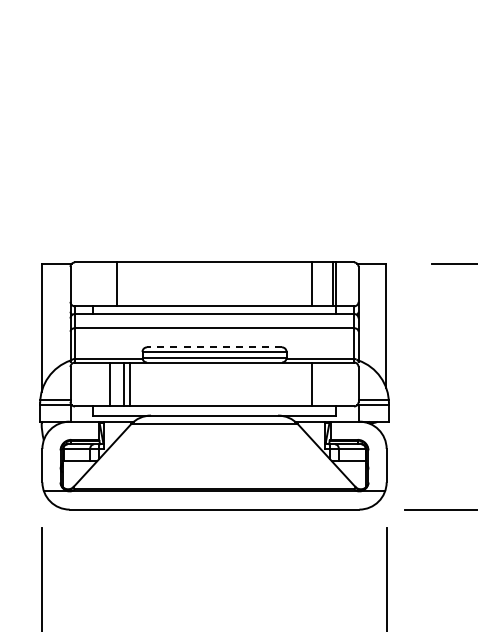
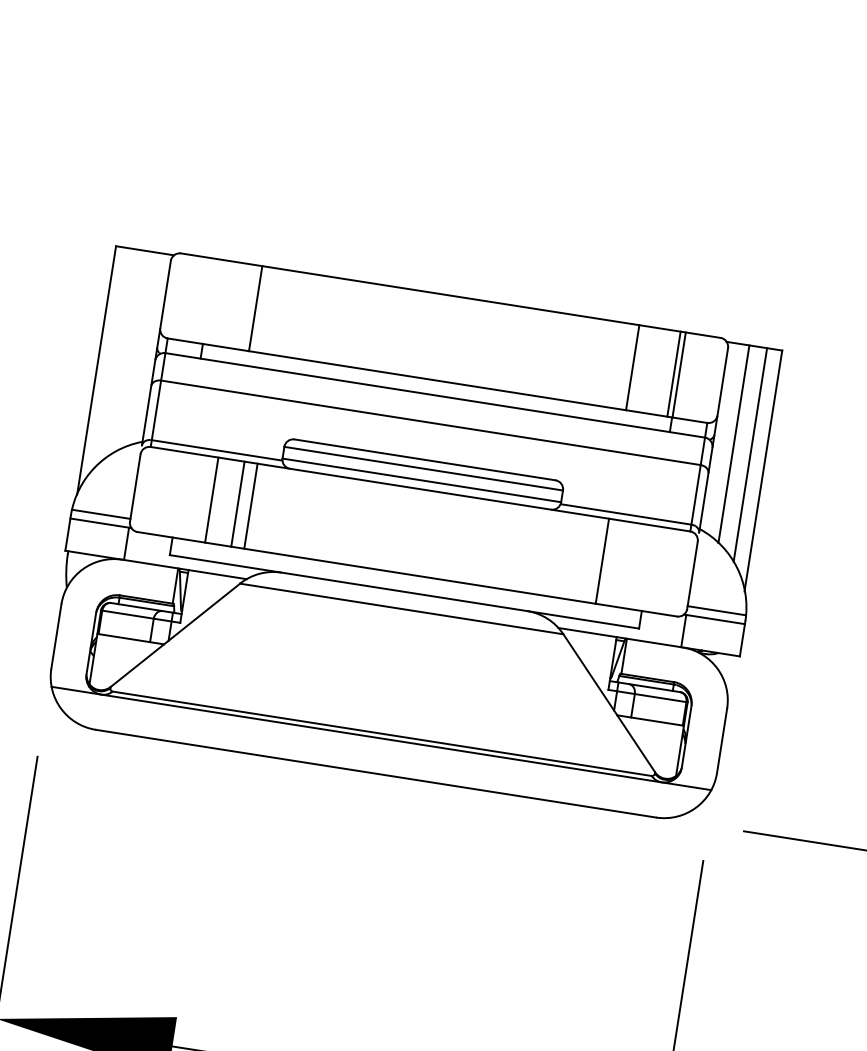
line: (369, 314) -> (734, 443), added
line: (378, 318) -> (750, 453), added
line: (214, 347) -> (424, 460), dashed -> solid

